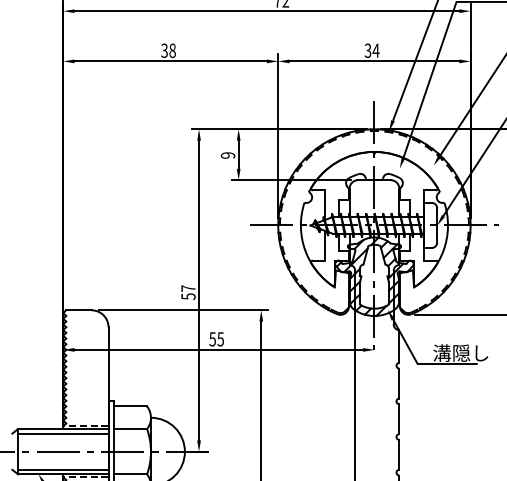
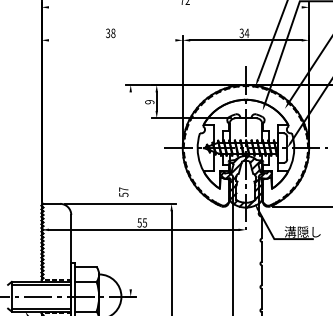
line: (265, 11) -> (174, 7), removed
line: (169, 61) -> (111, 40), removed
line: (198, 289) -> (130, 190), removed

